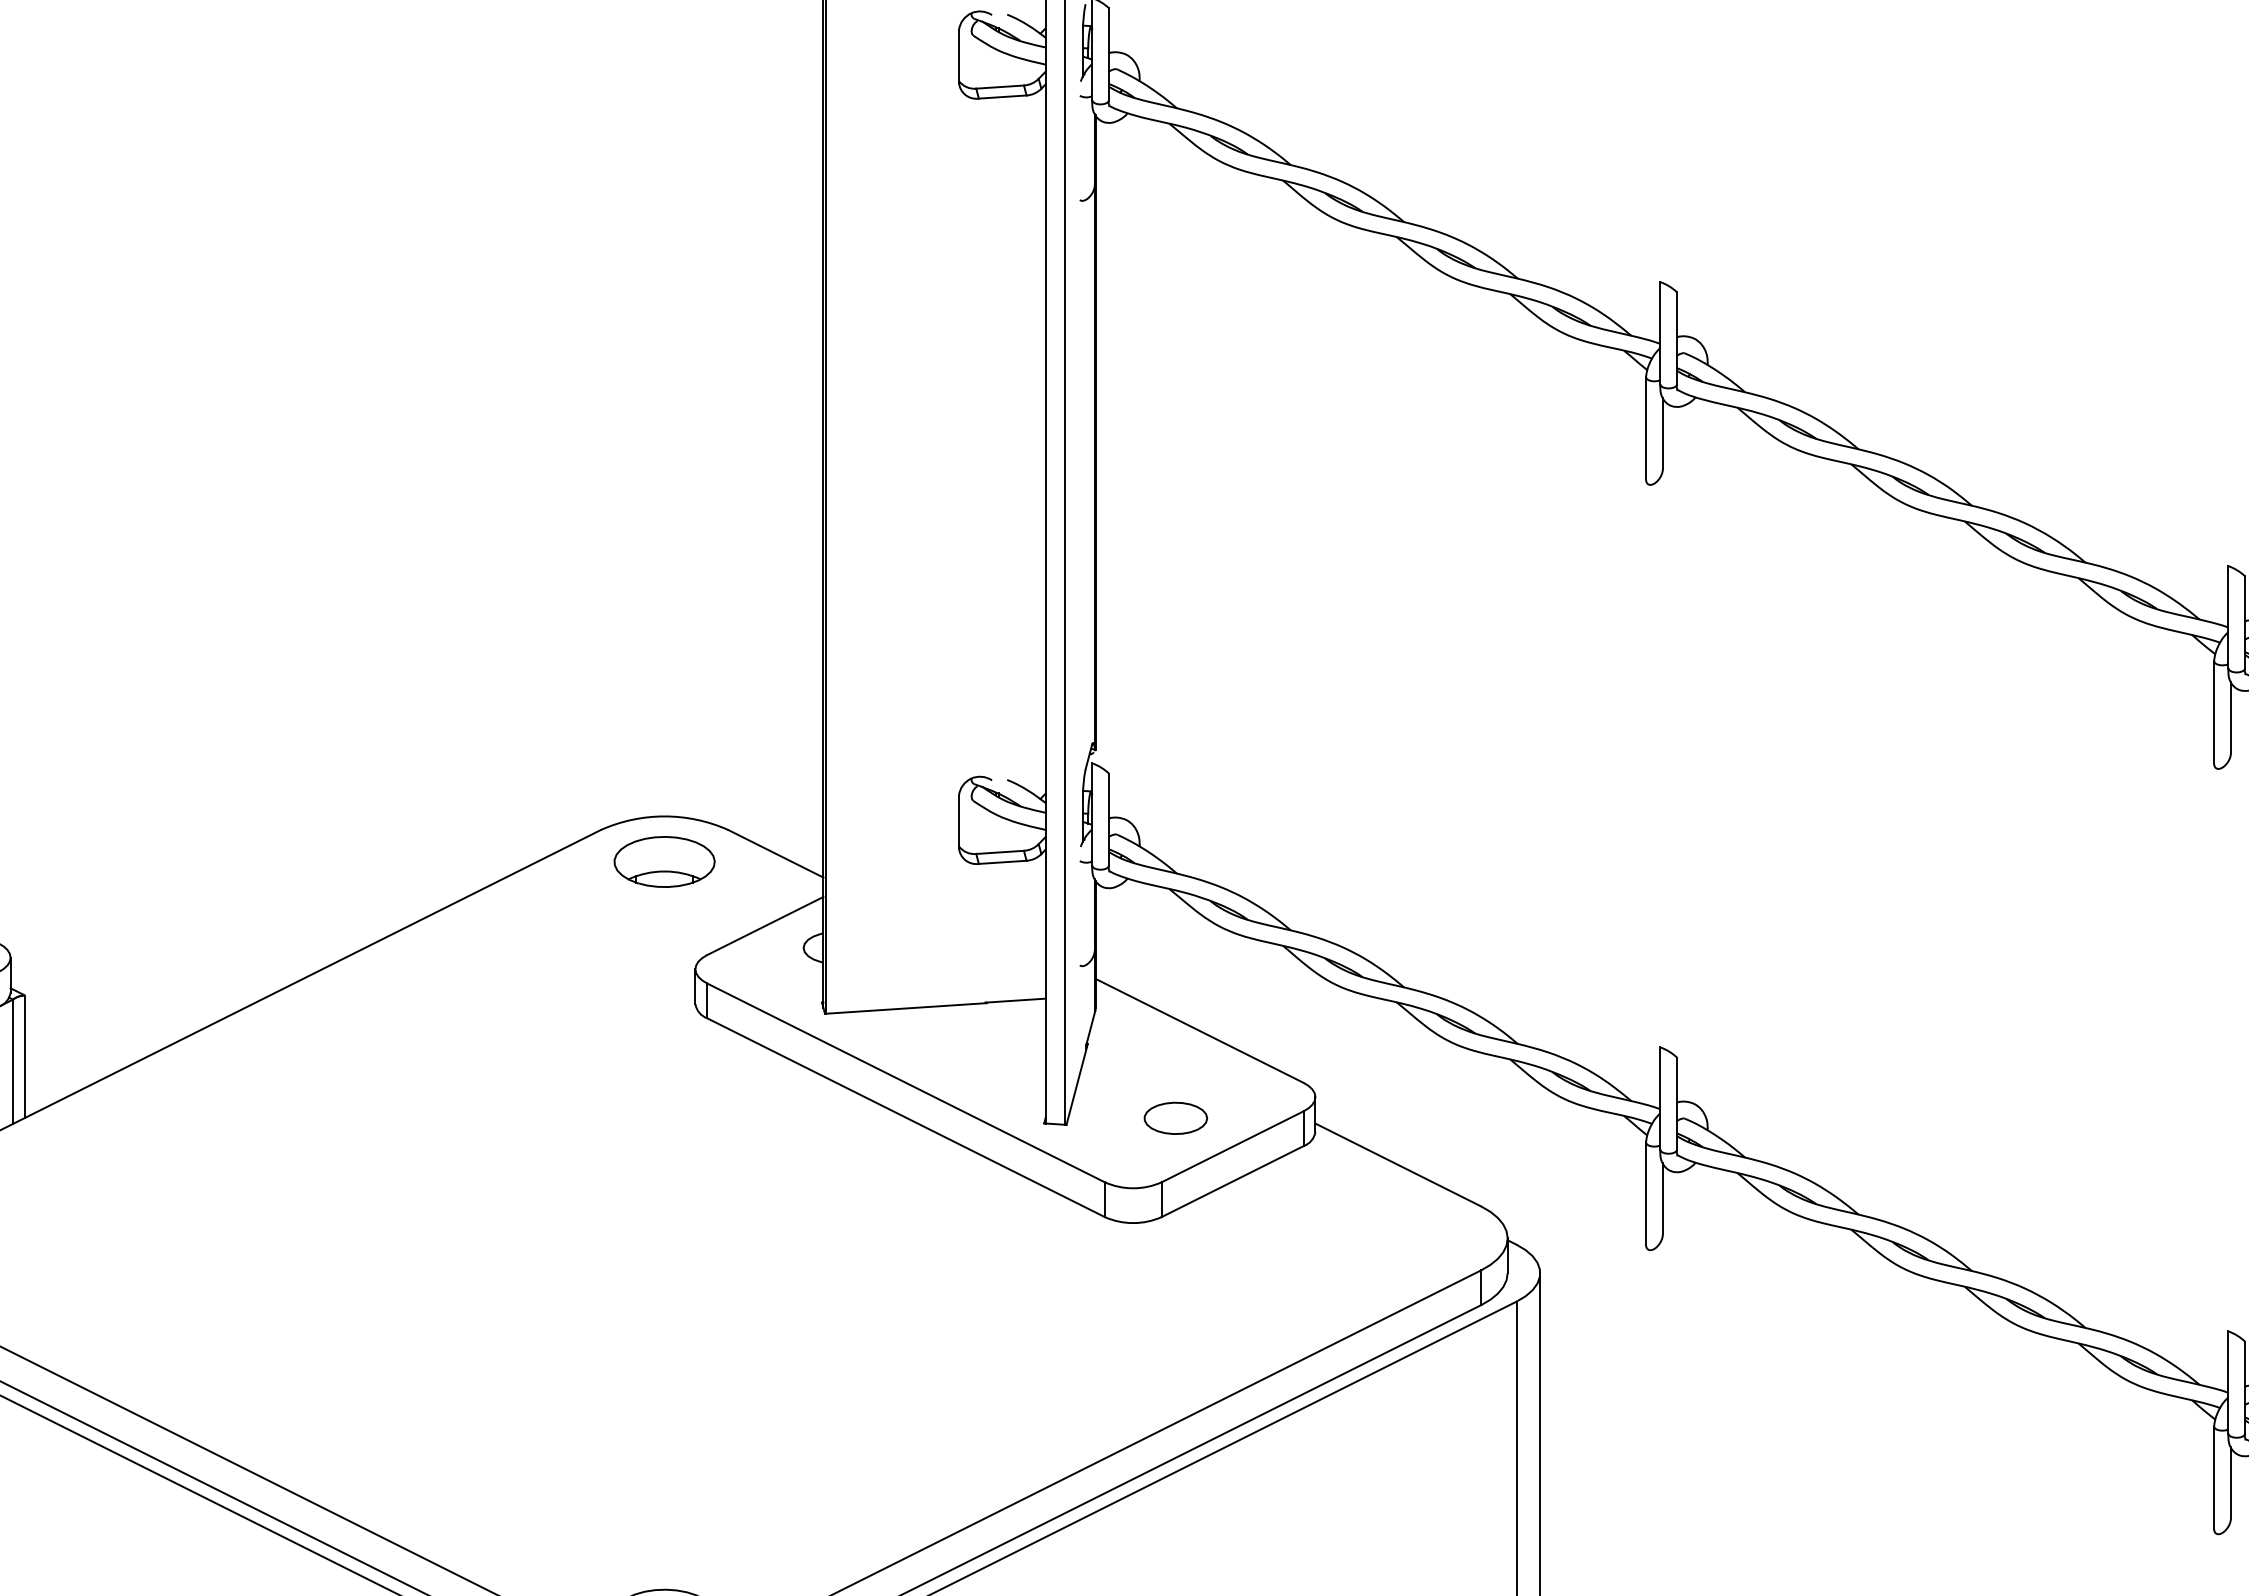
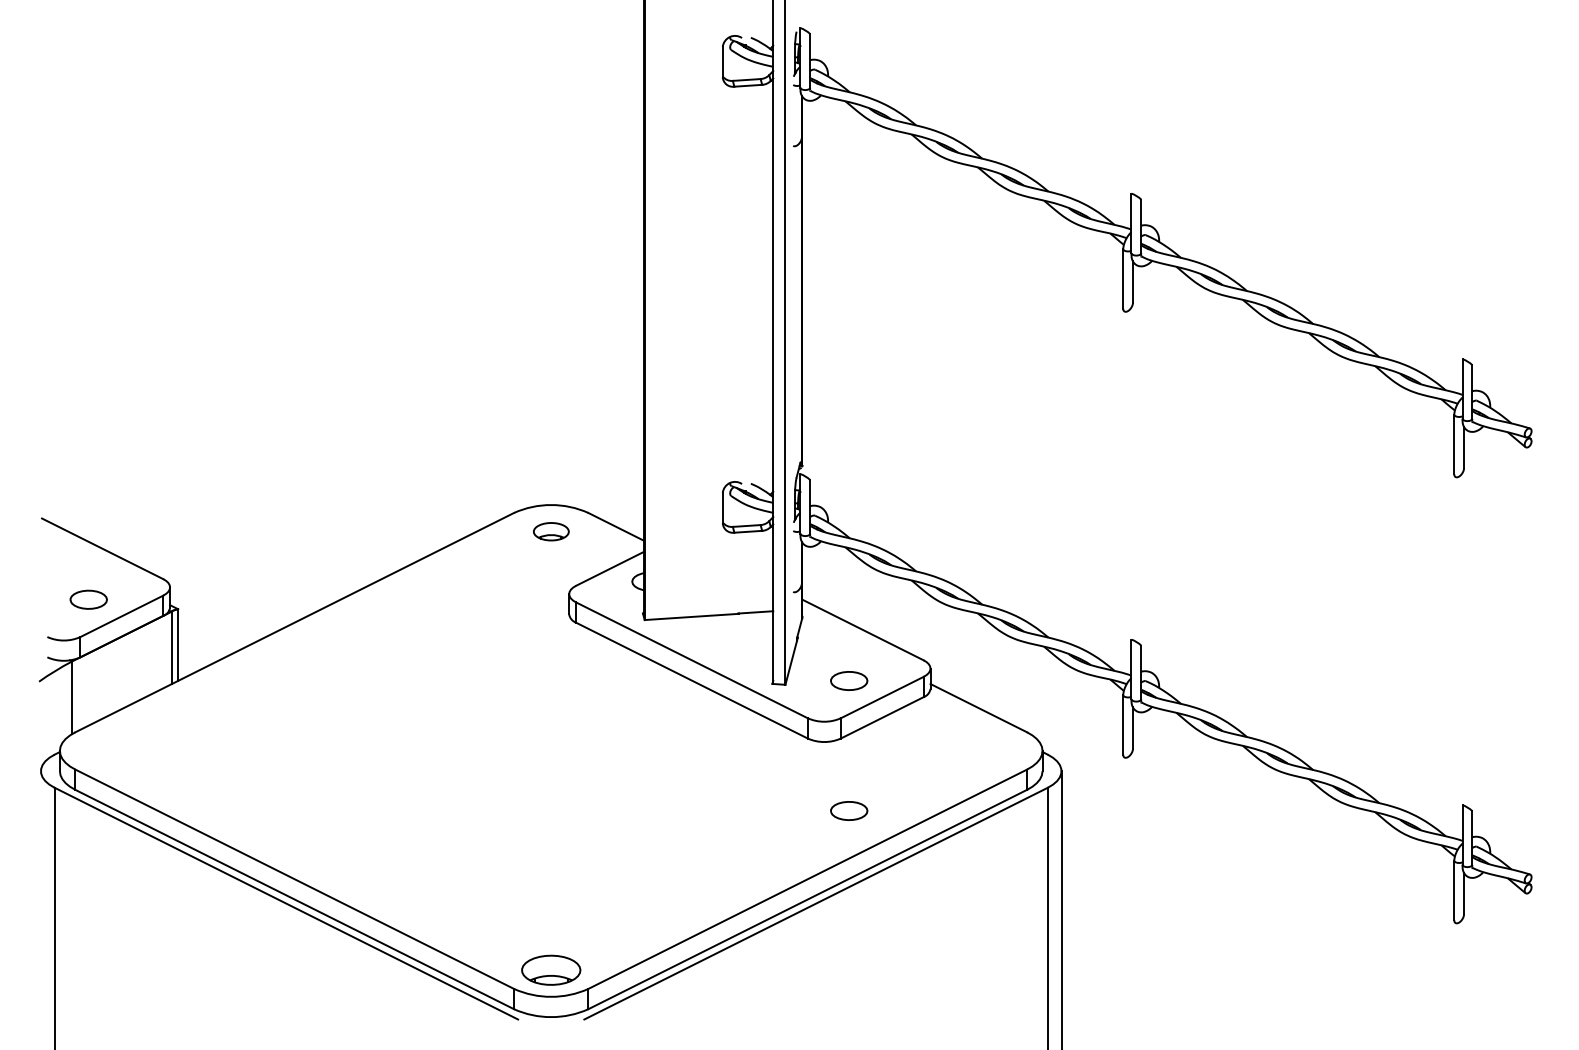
part: (665, 861) -> (551, 531), size x0.6
part: (1176, 1340) -> (849, 810), added

